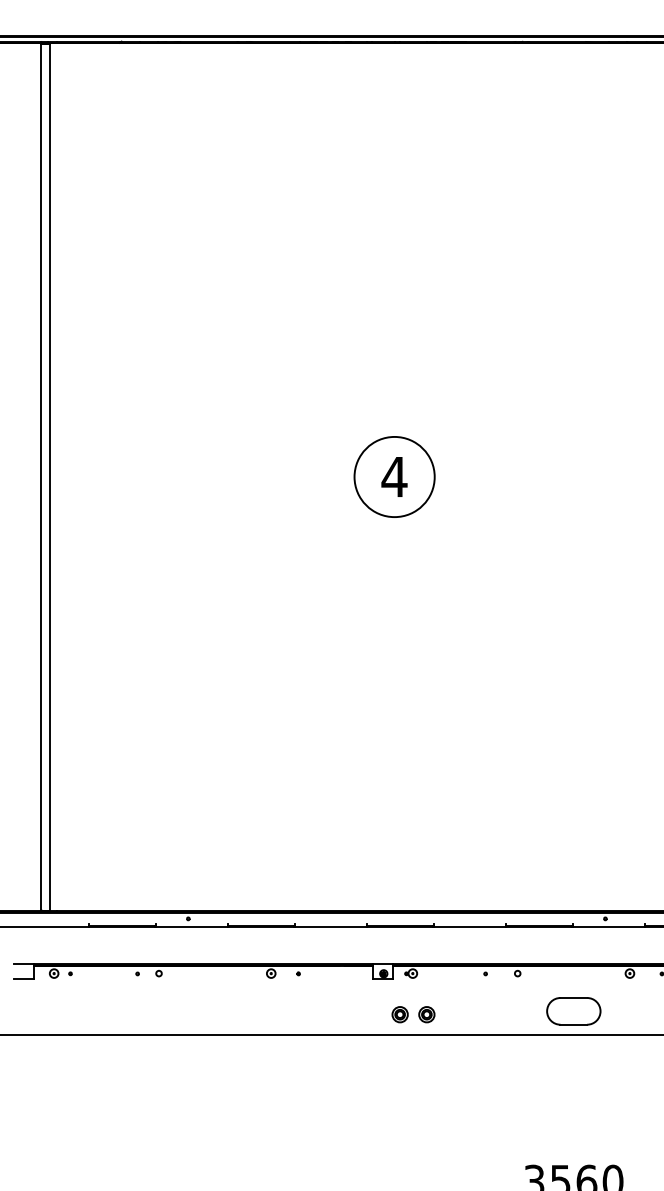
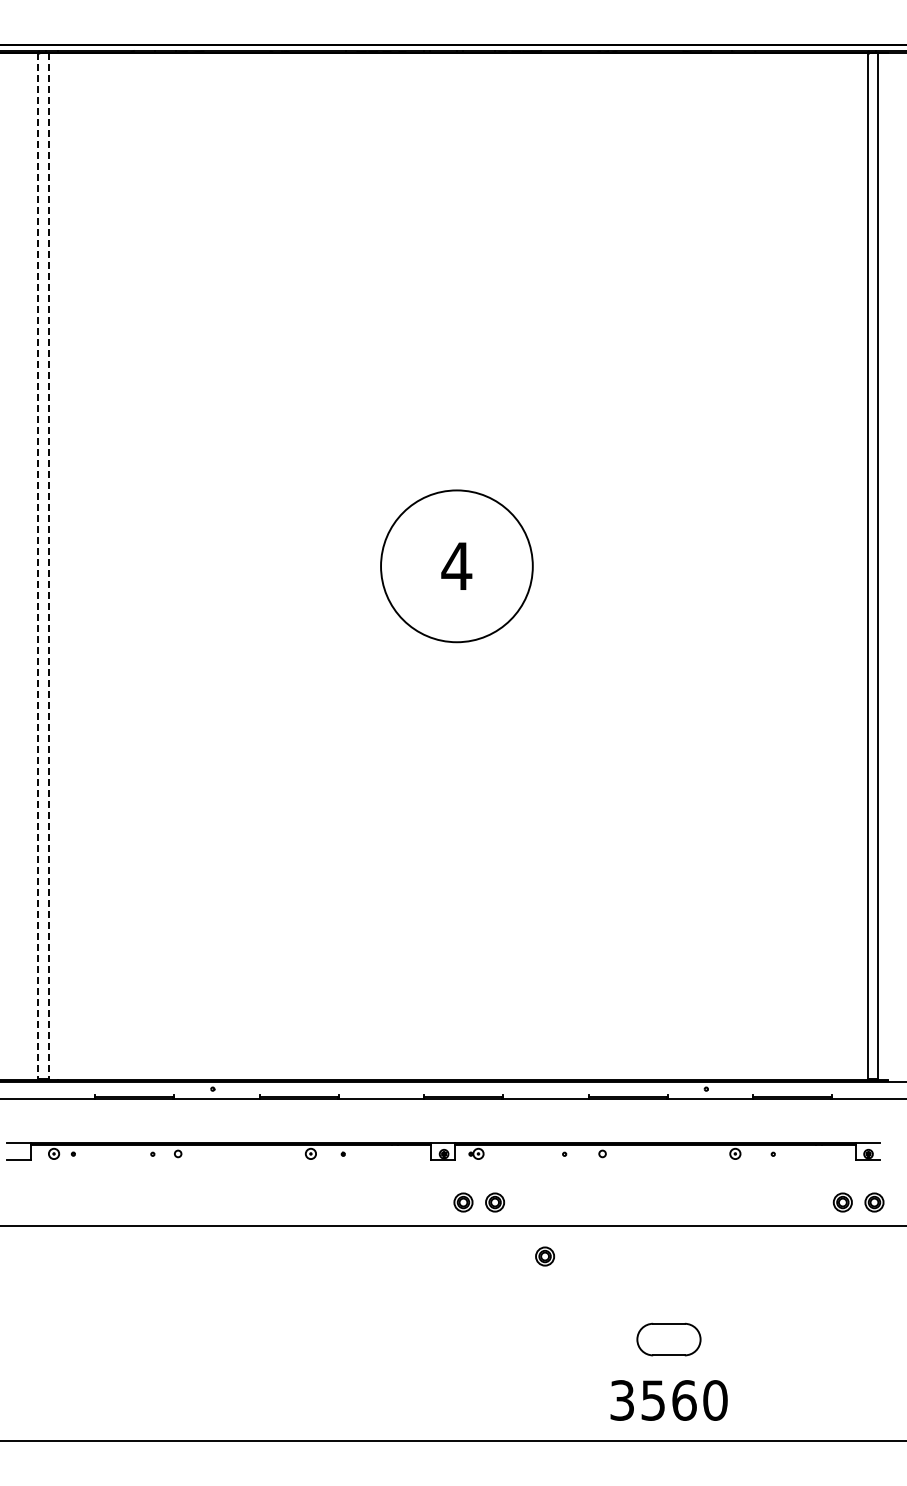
circle: (394, 476) -> (456, 565), size x1.6
line: (41, 477) -> (38, 566), solid -> dashed
line: (49, 477) -> (48, 566), solid -> dashed
part: (573, 1011) -> (668, 1339), moved
part: (469, 1060) -> (545, 1256), added

